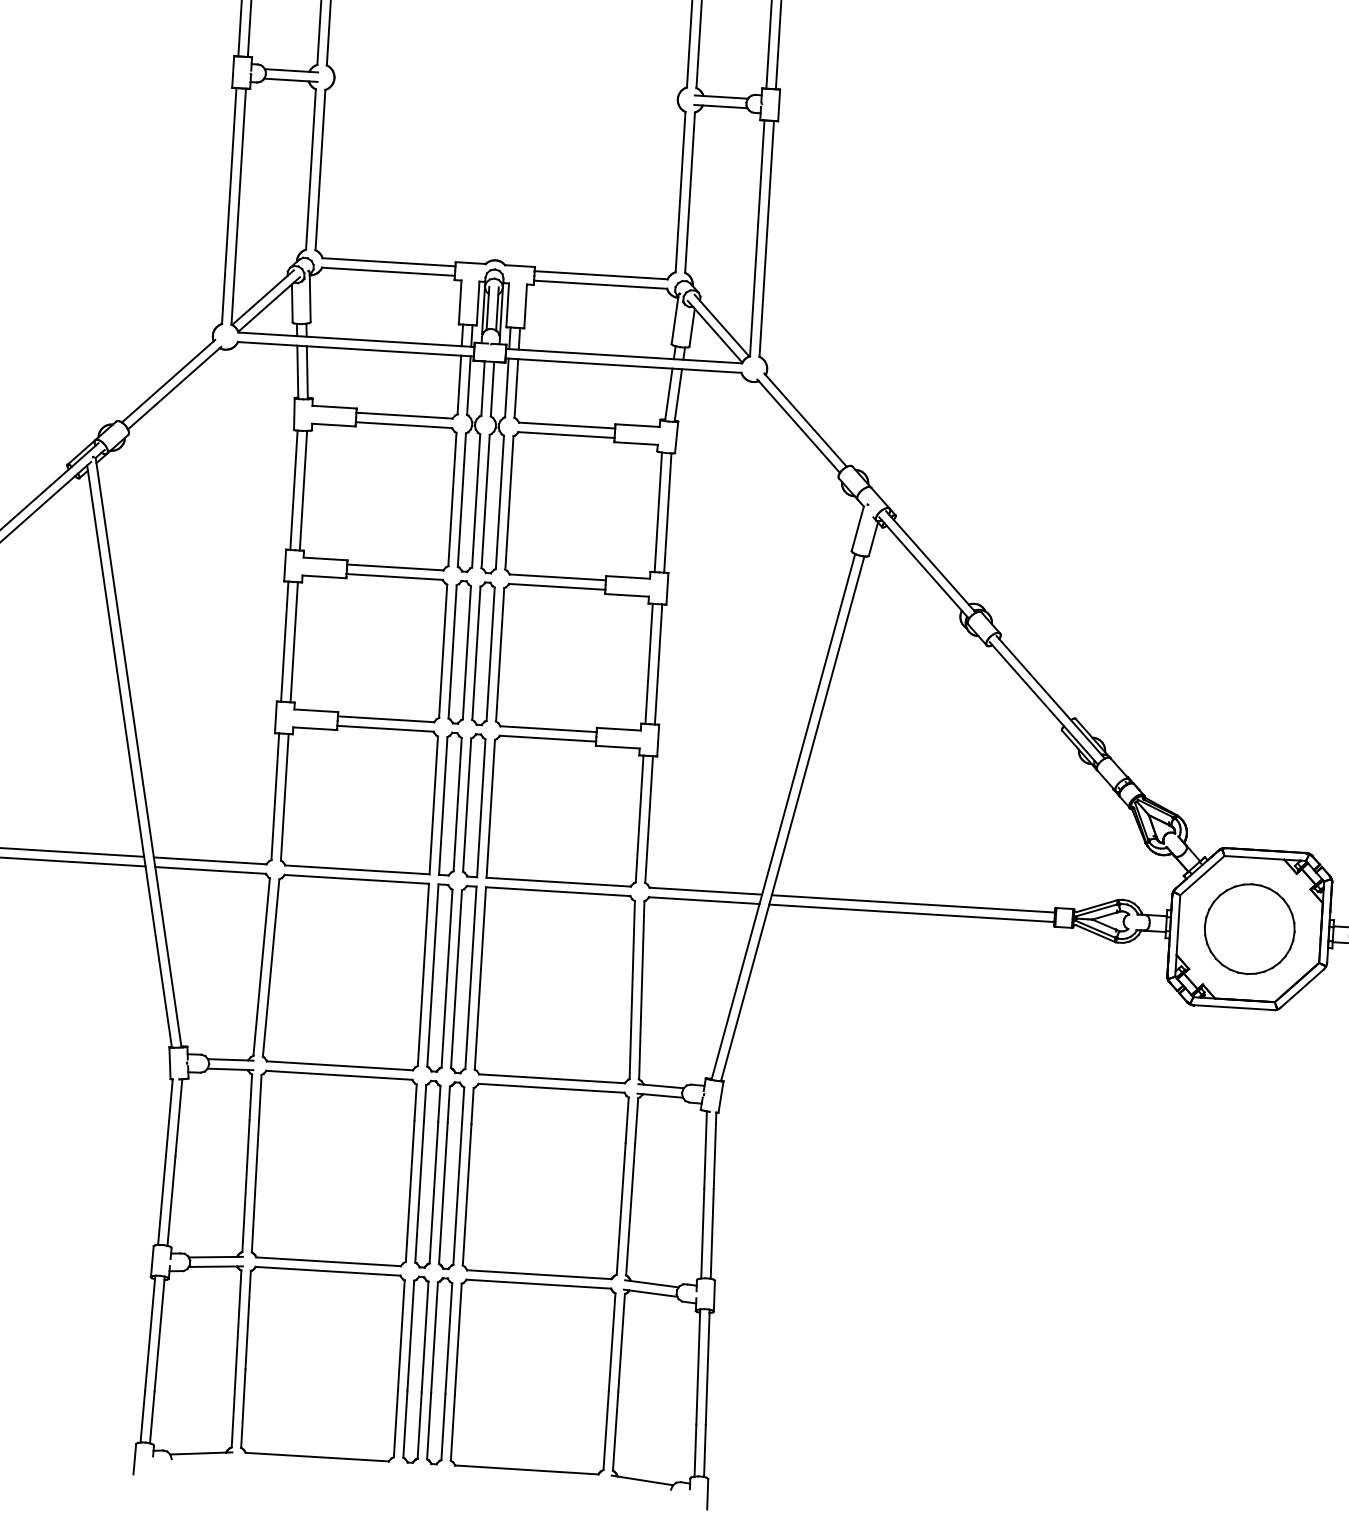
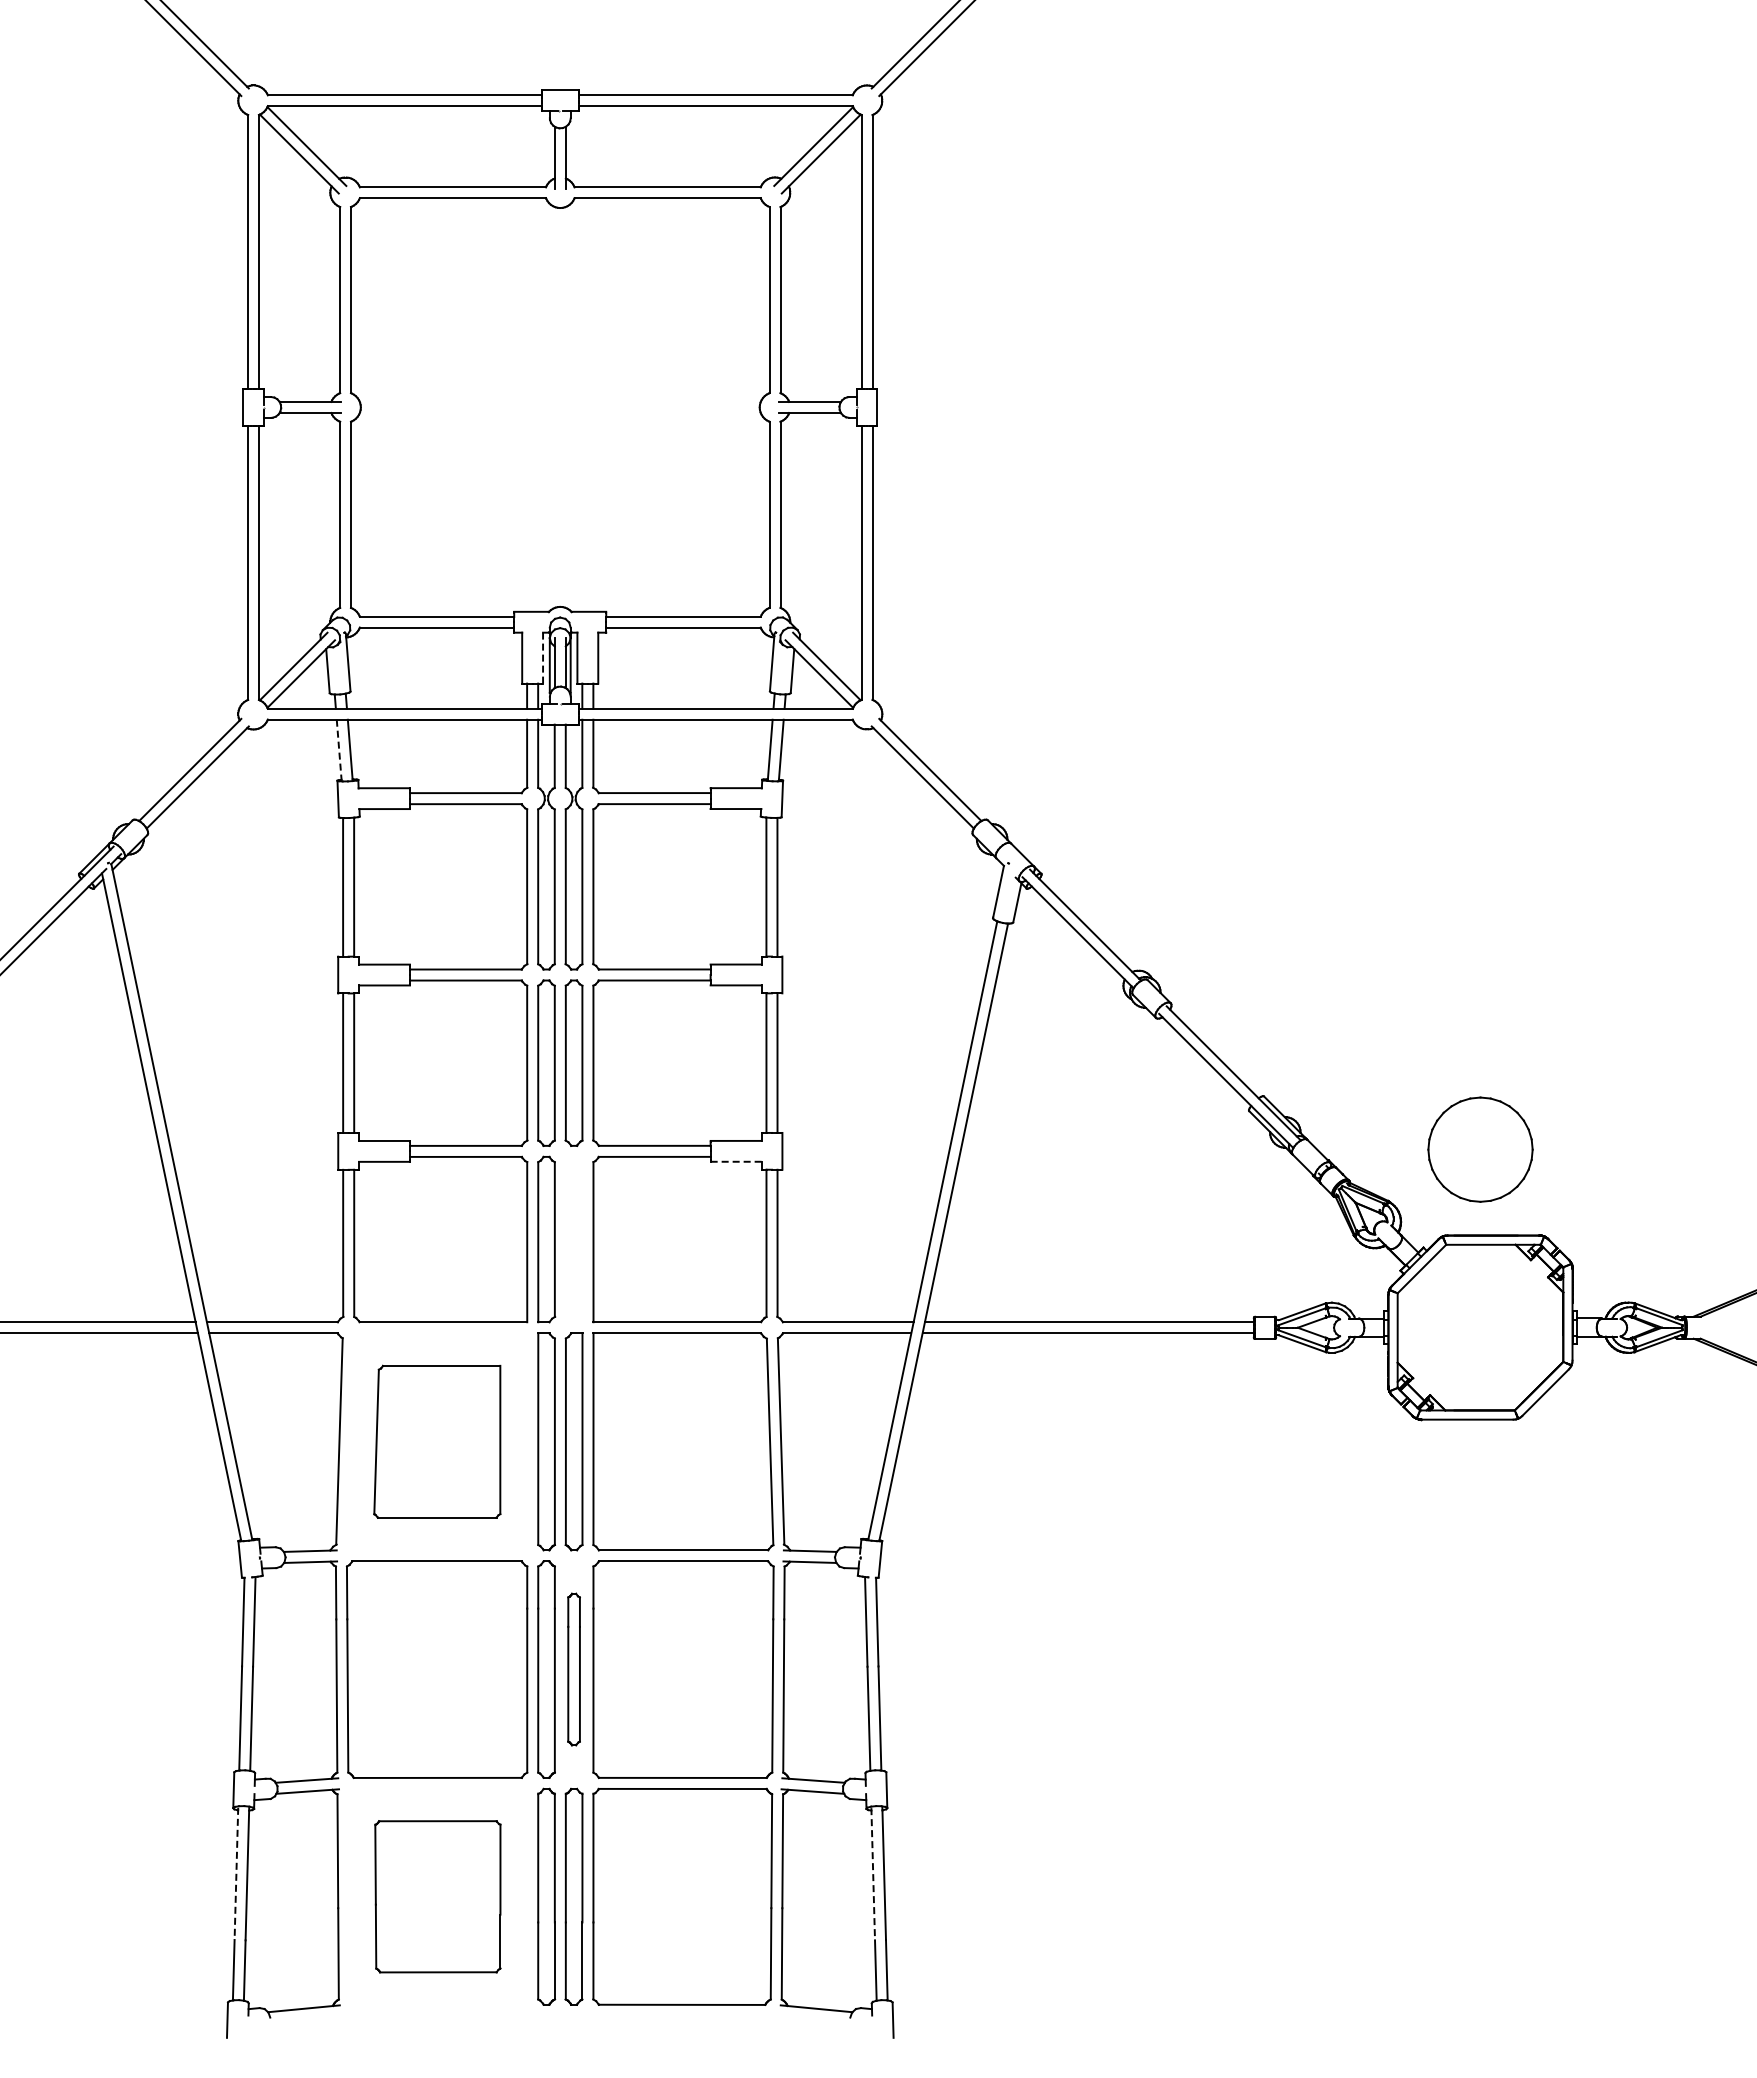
line: (478, 303) -> (543, 657), solid -> dashed
line: (298, 372) -> (339, 750), solid -> dashed
line: (618, 746) -> (736, 1161), solid -> dashed
part: (473, 805) -> (573, 1239), removed
part: (1249, 928) -> (1480, 1149), moved
part: (346, 972) -> (437, 1441), size x0.7
part: (451, 1175) -> (573, 1669), size x0.7
line: (150, 1334) -> (236, 1874), solid -> dashed
part: (322, 1363) -> (437, 1896), size x0.7
line: (698, 1367) -> (873, 1874), solid -> dashed

